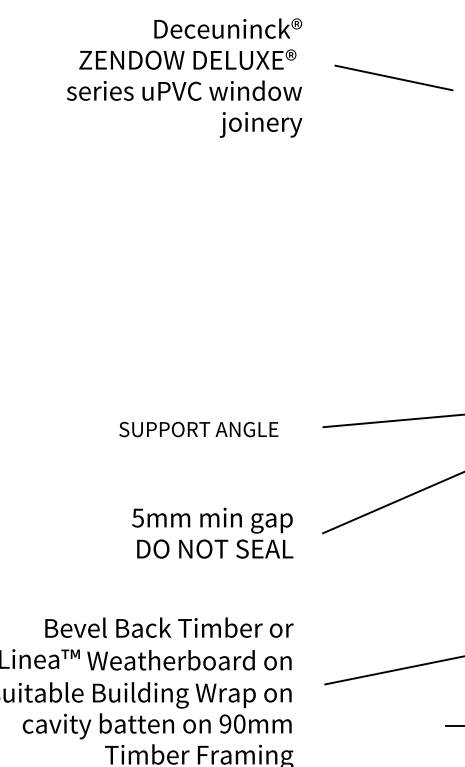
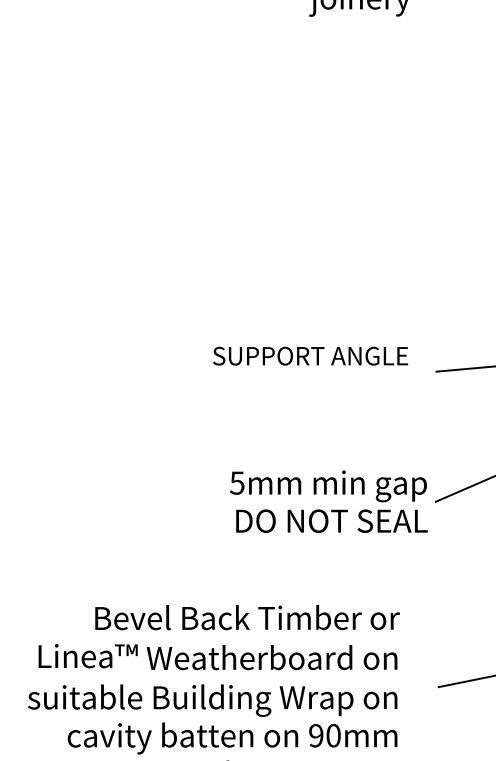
text: (198, 429) -> (310, 356), moved
text: (212, 532) -> (328, 500), moved

